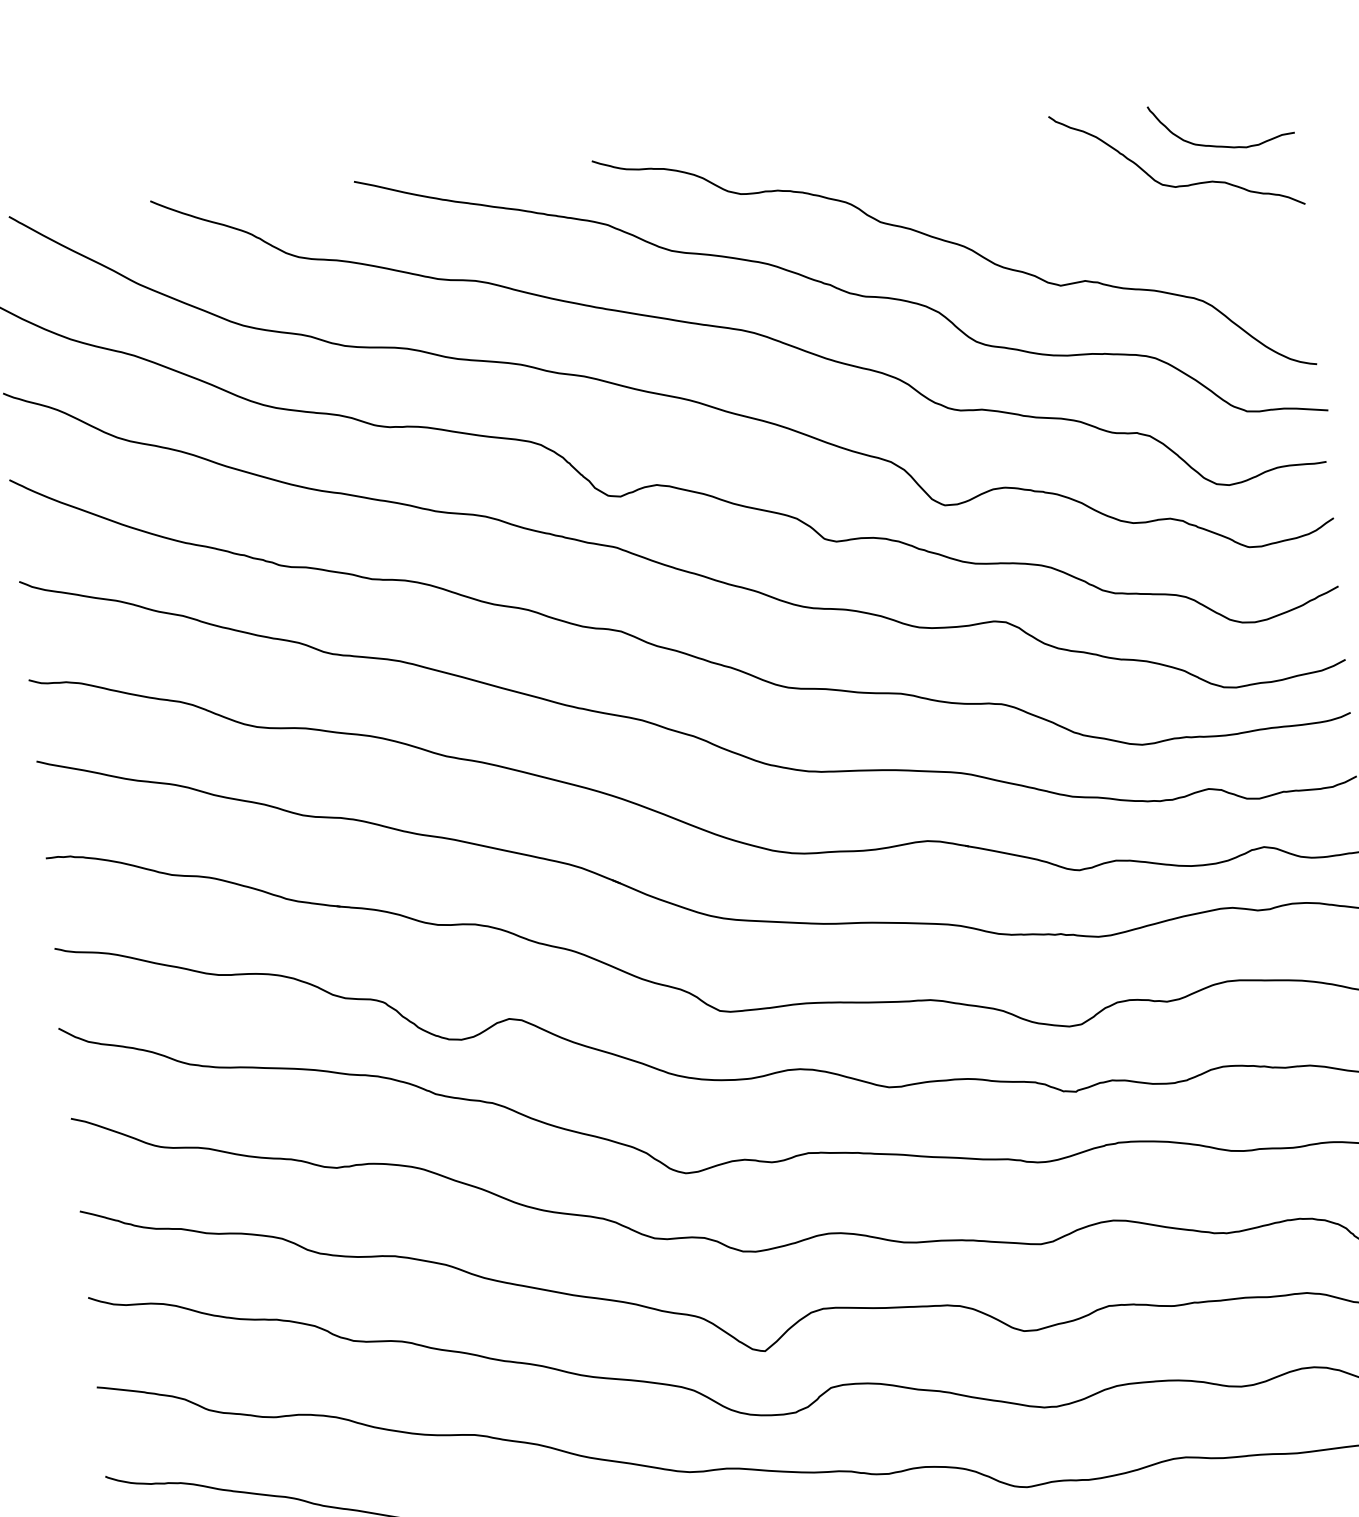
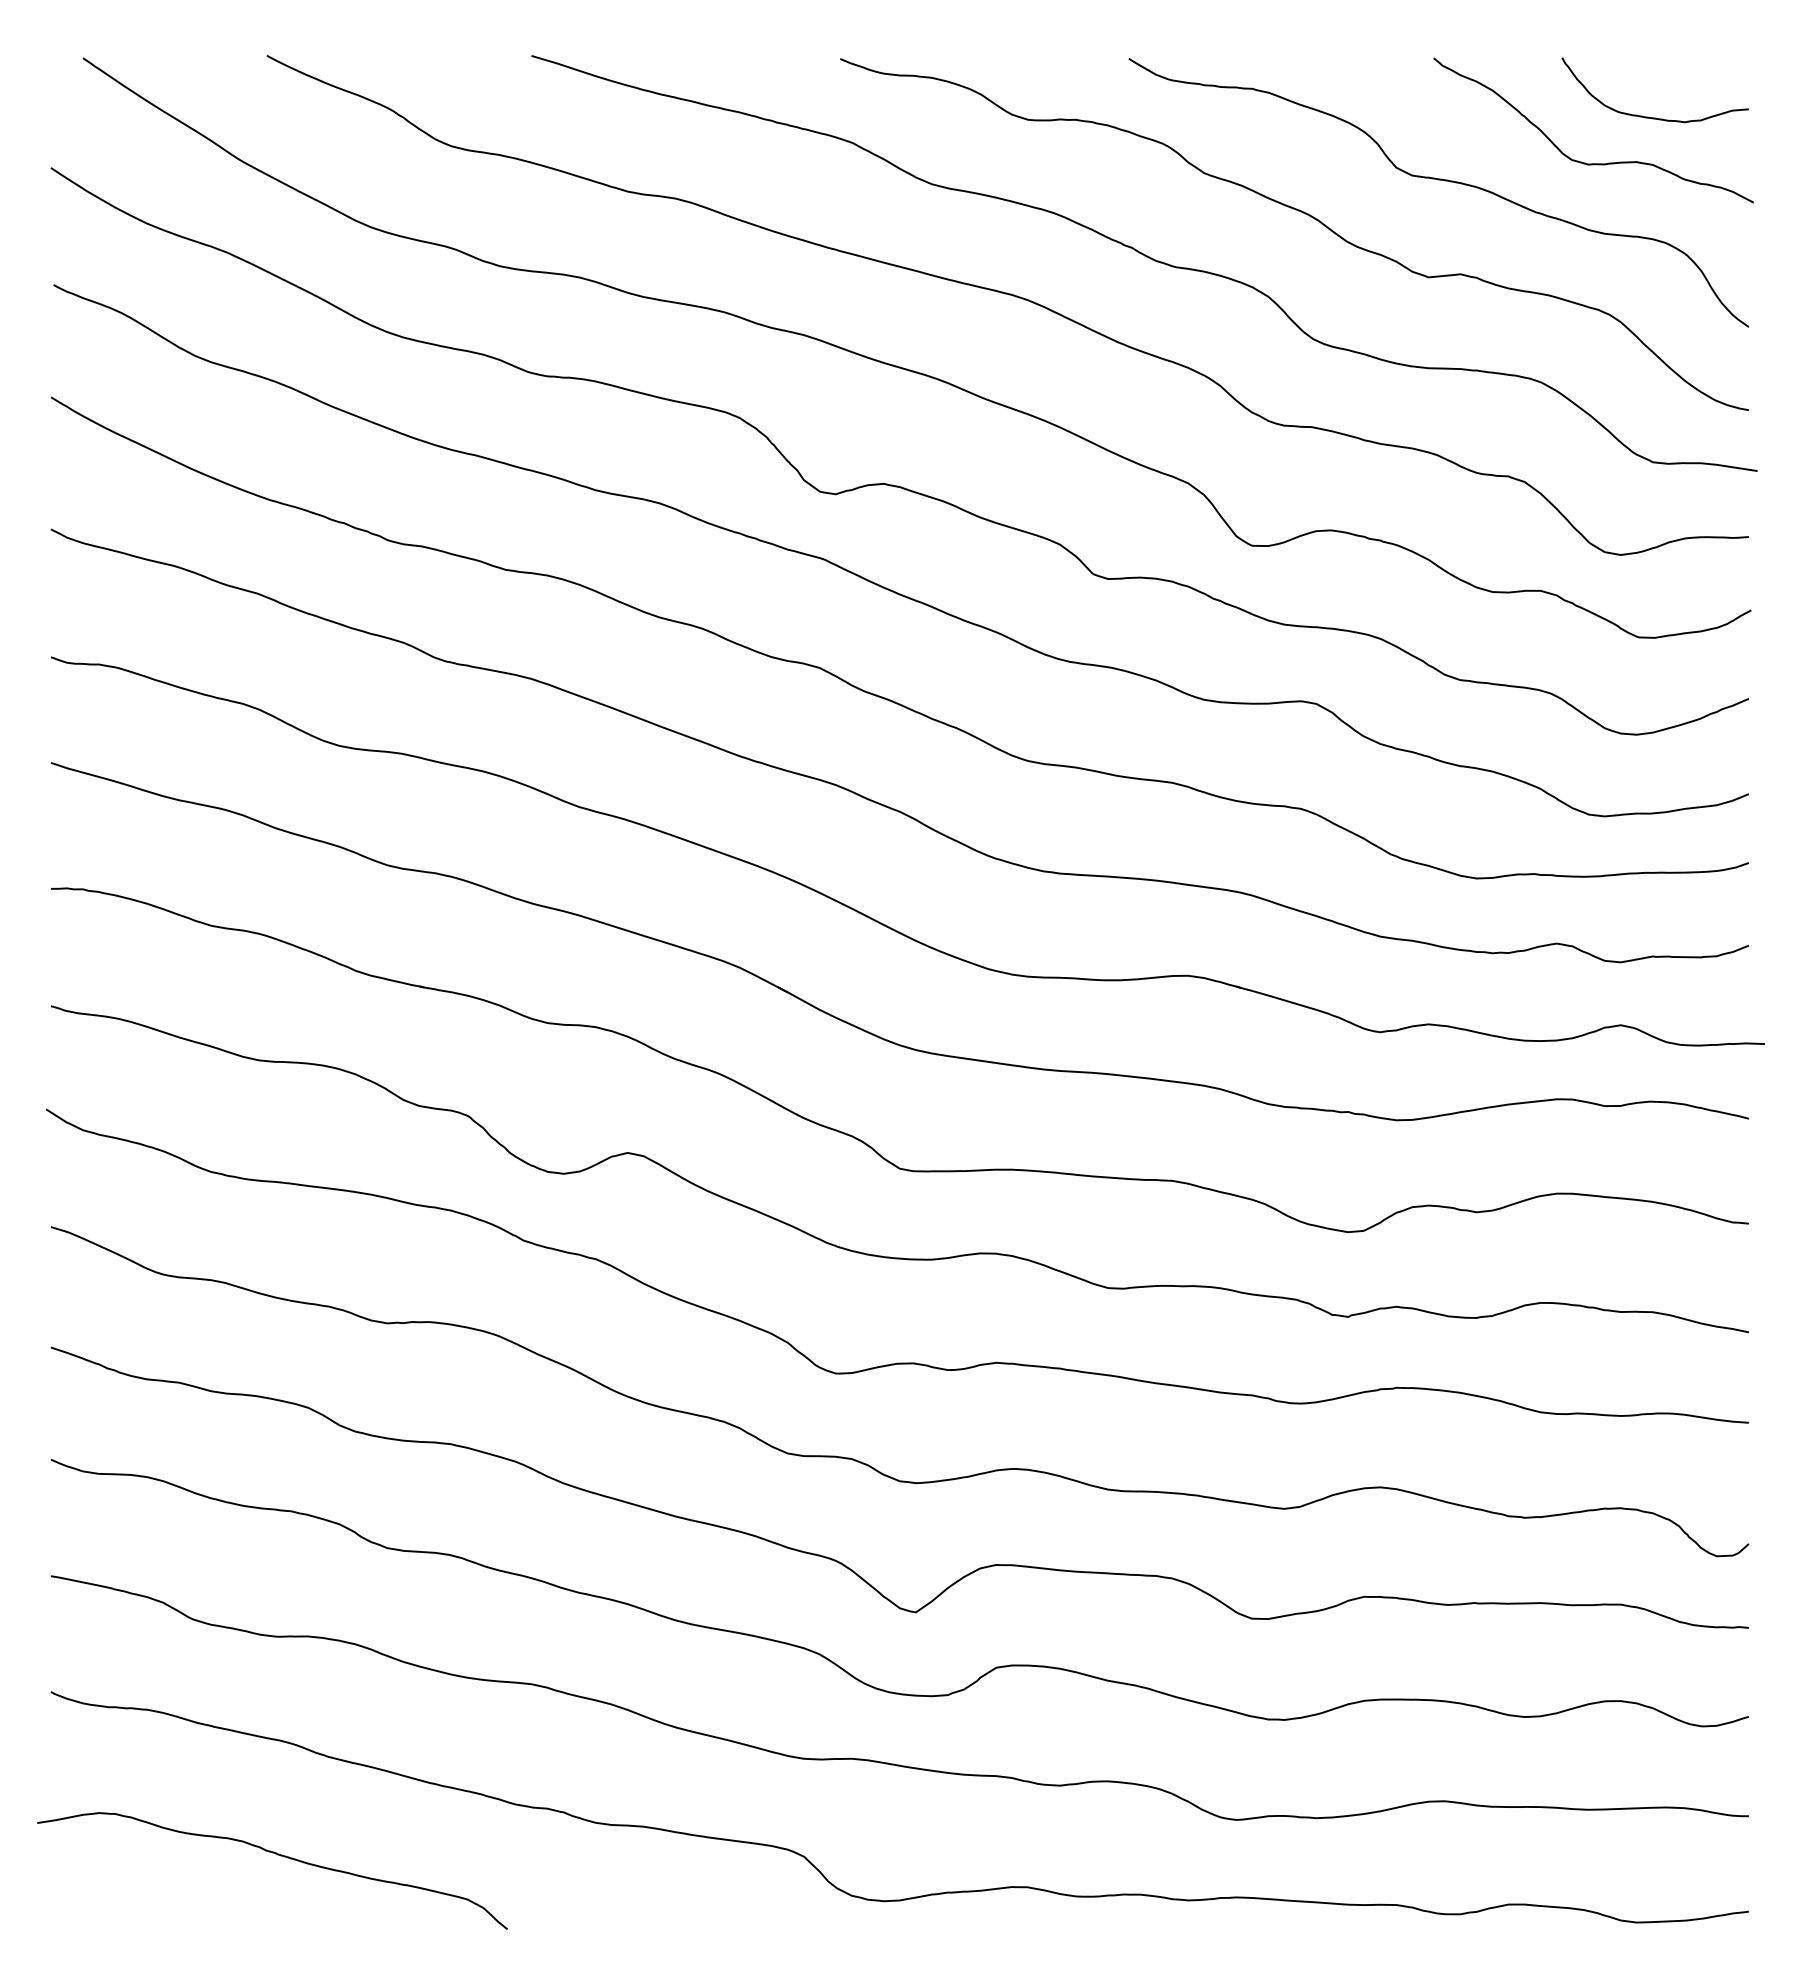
curve: (1061, 210) -> (1438, 180), added

